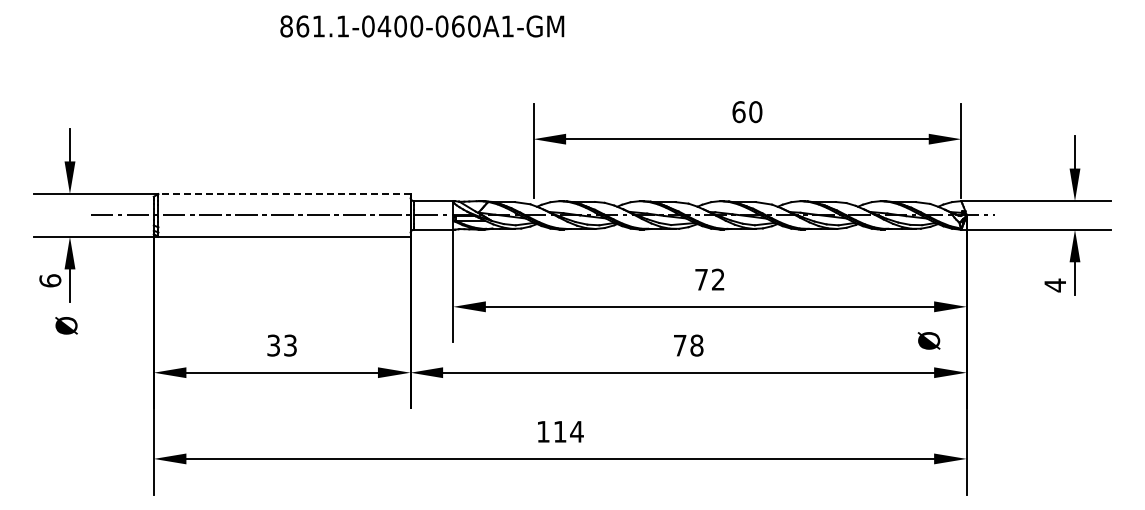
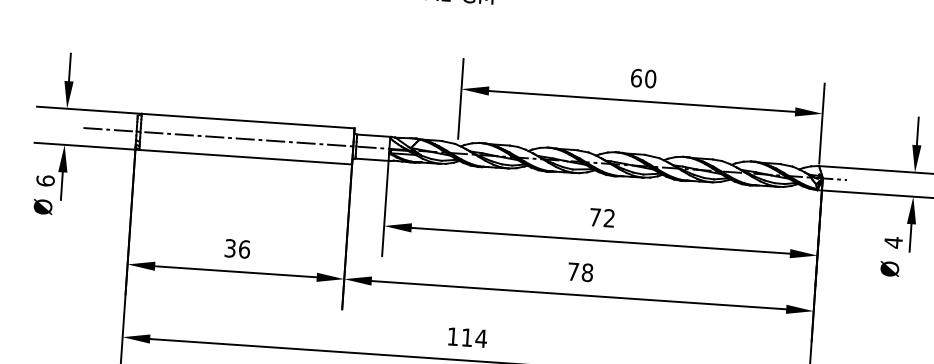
line: (283, 194) -> (247, 121), dashed -> solid
text: (66, 325) -> (43, 206), moved
text: (928, 340) -> (889, 268), moved
text: (290, 345) -> (244, 249), 33 -> 36

